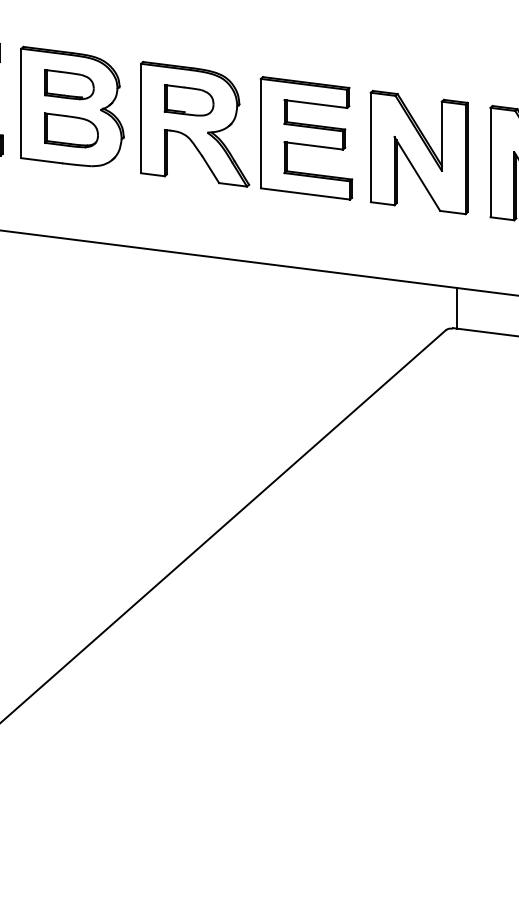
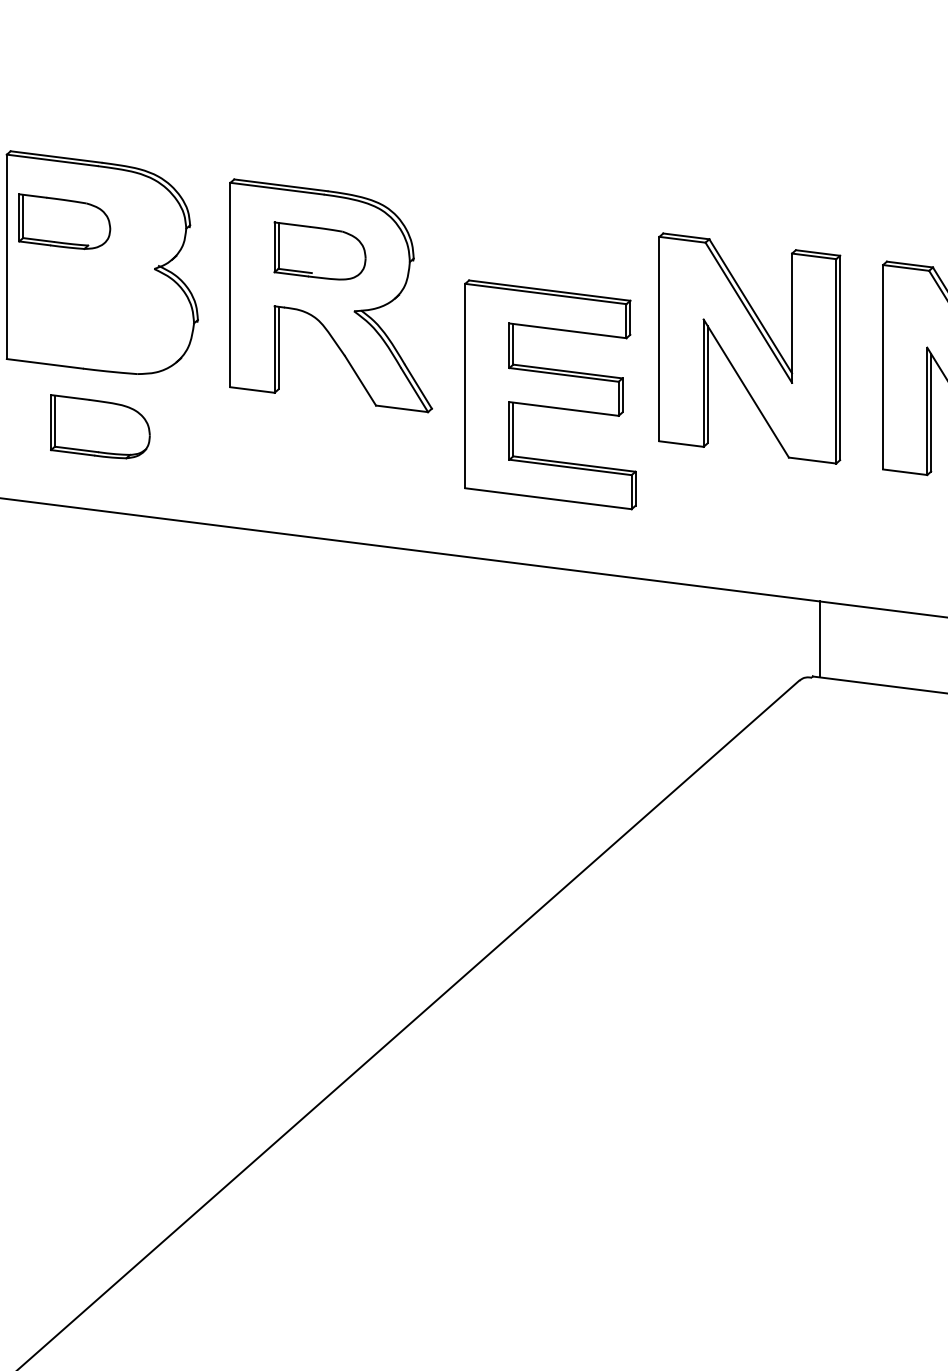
part: (69, 84) -> (64, 221), moved
part: (71, 130) -> (100, 426), moved
part: (306, 138) -> (550, 395), moved

